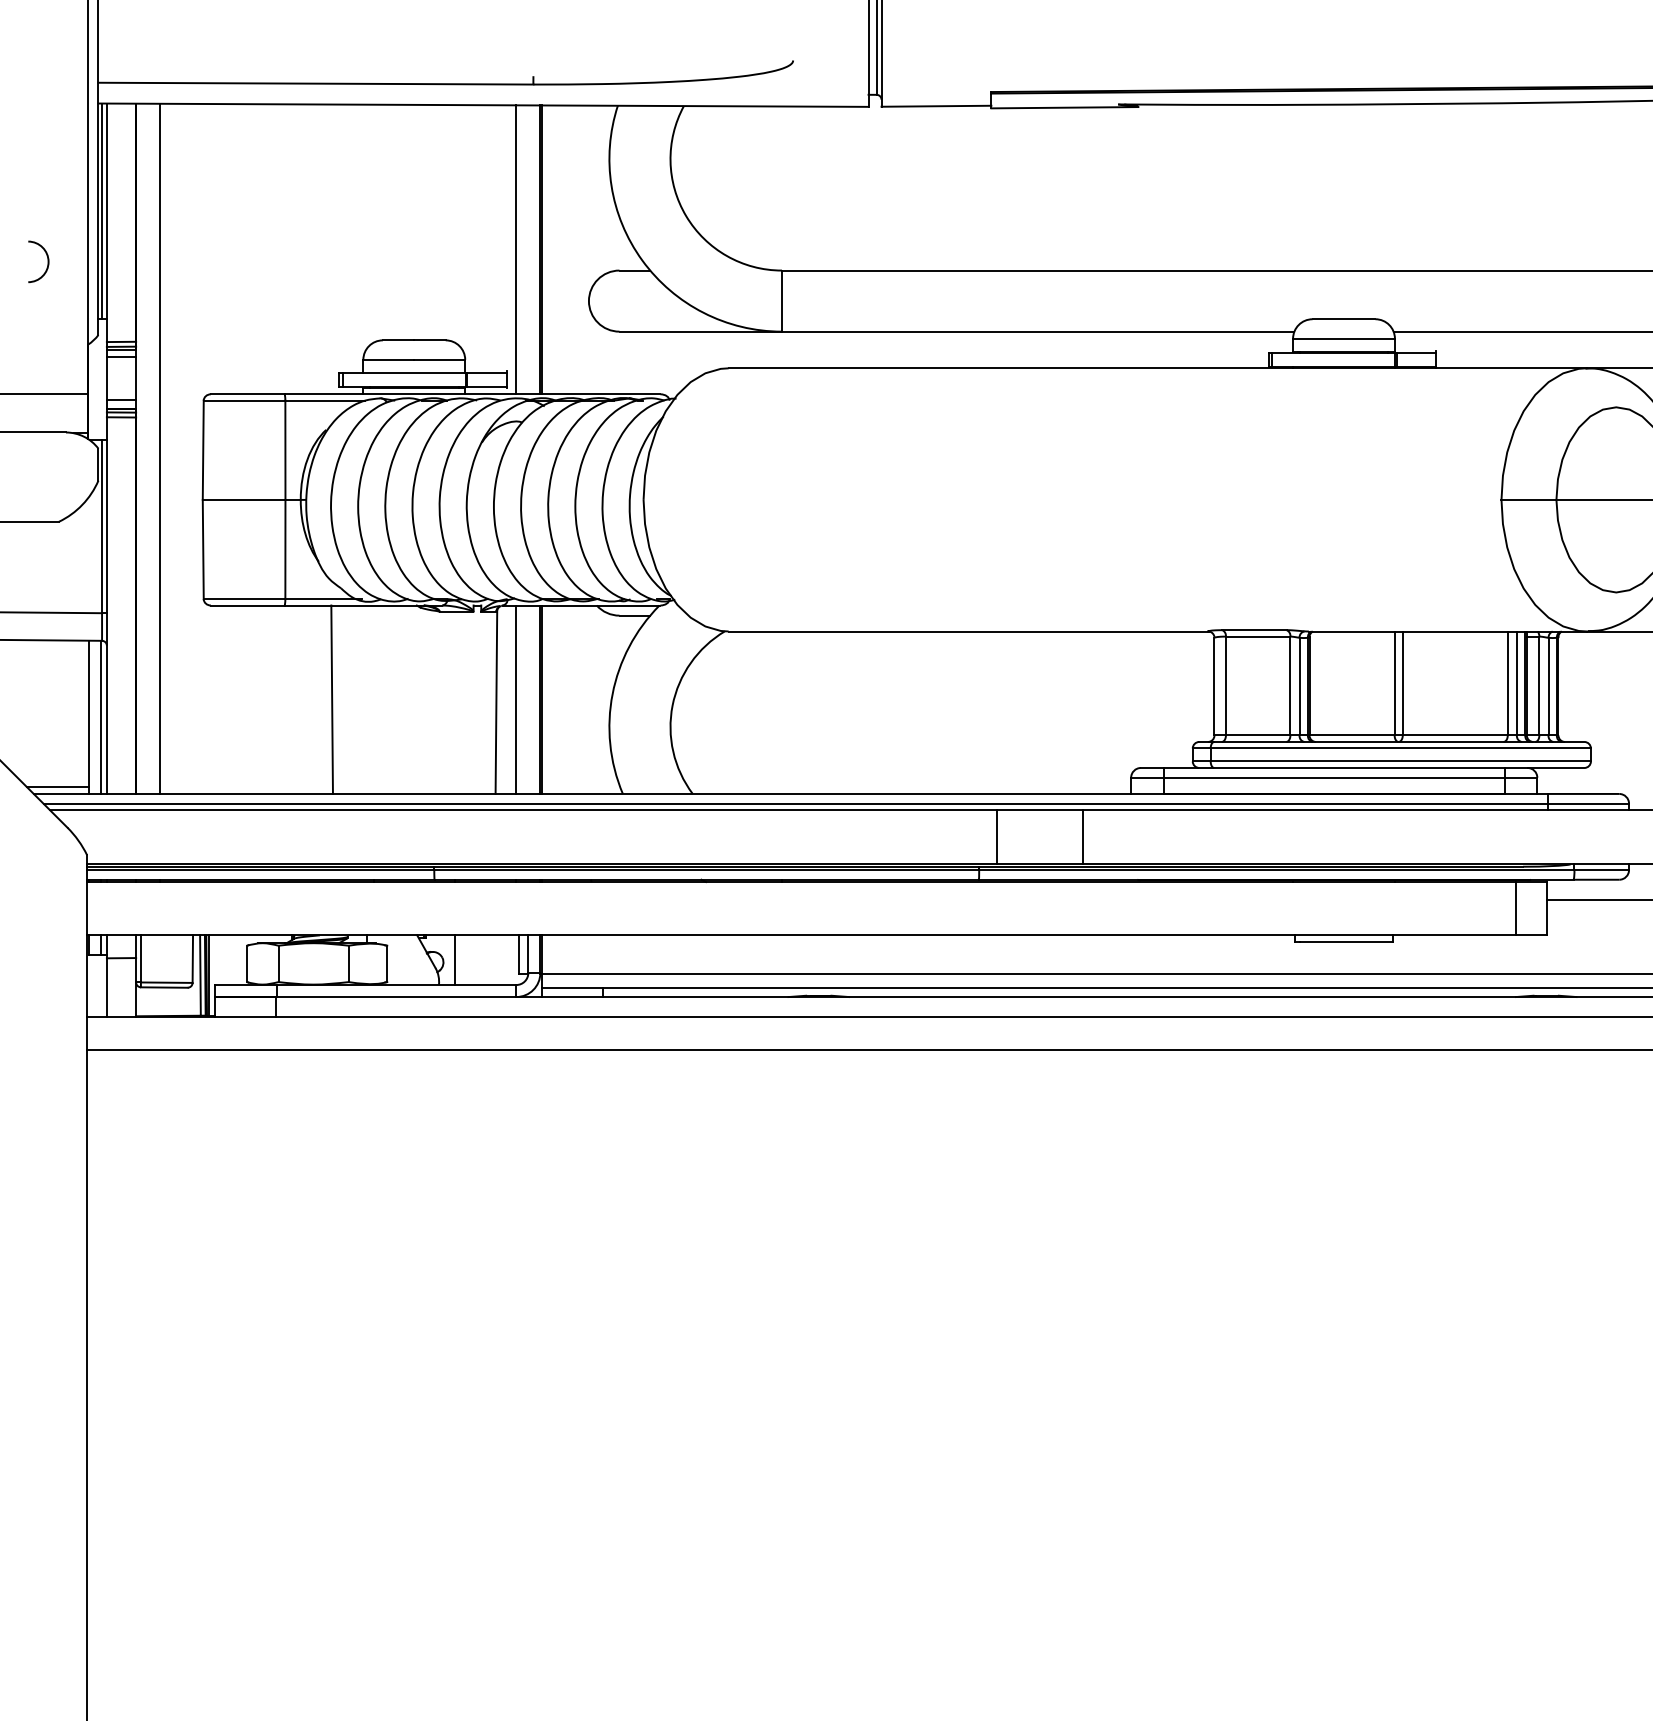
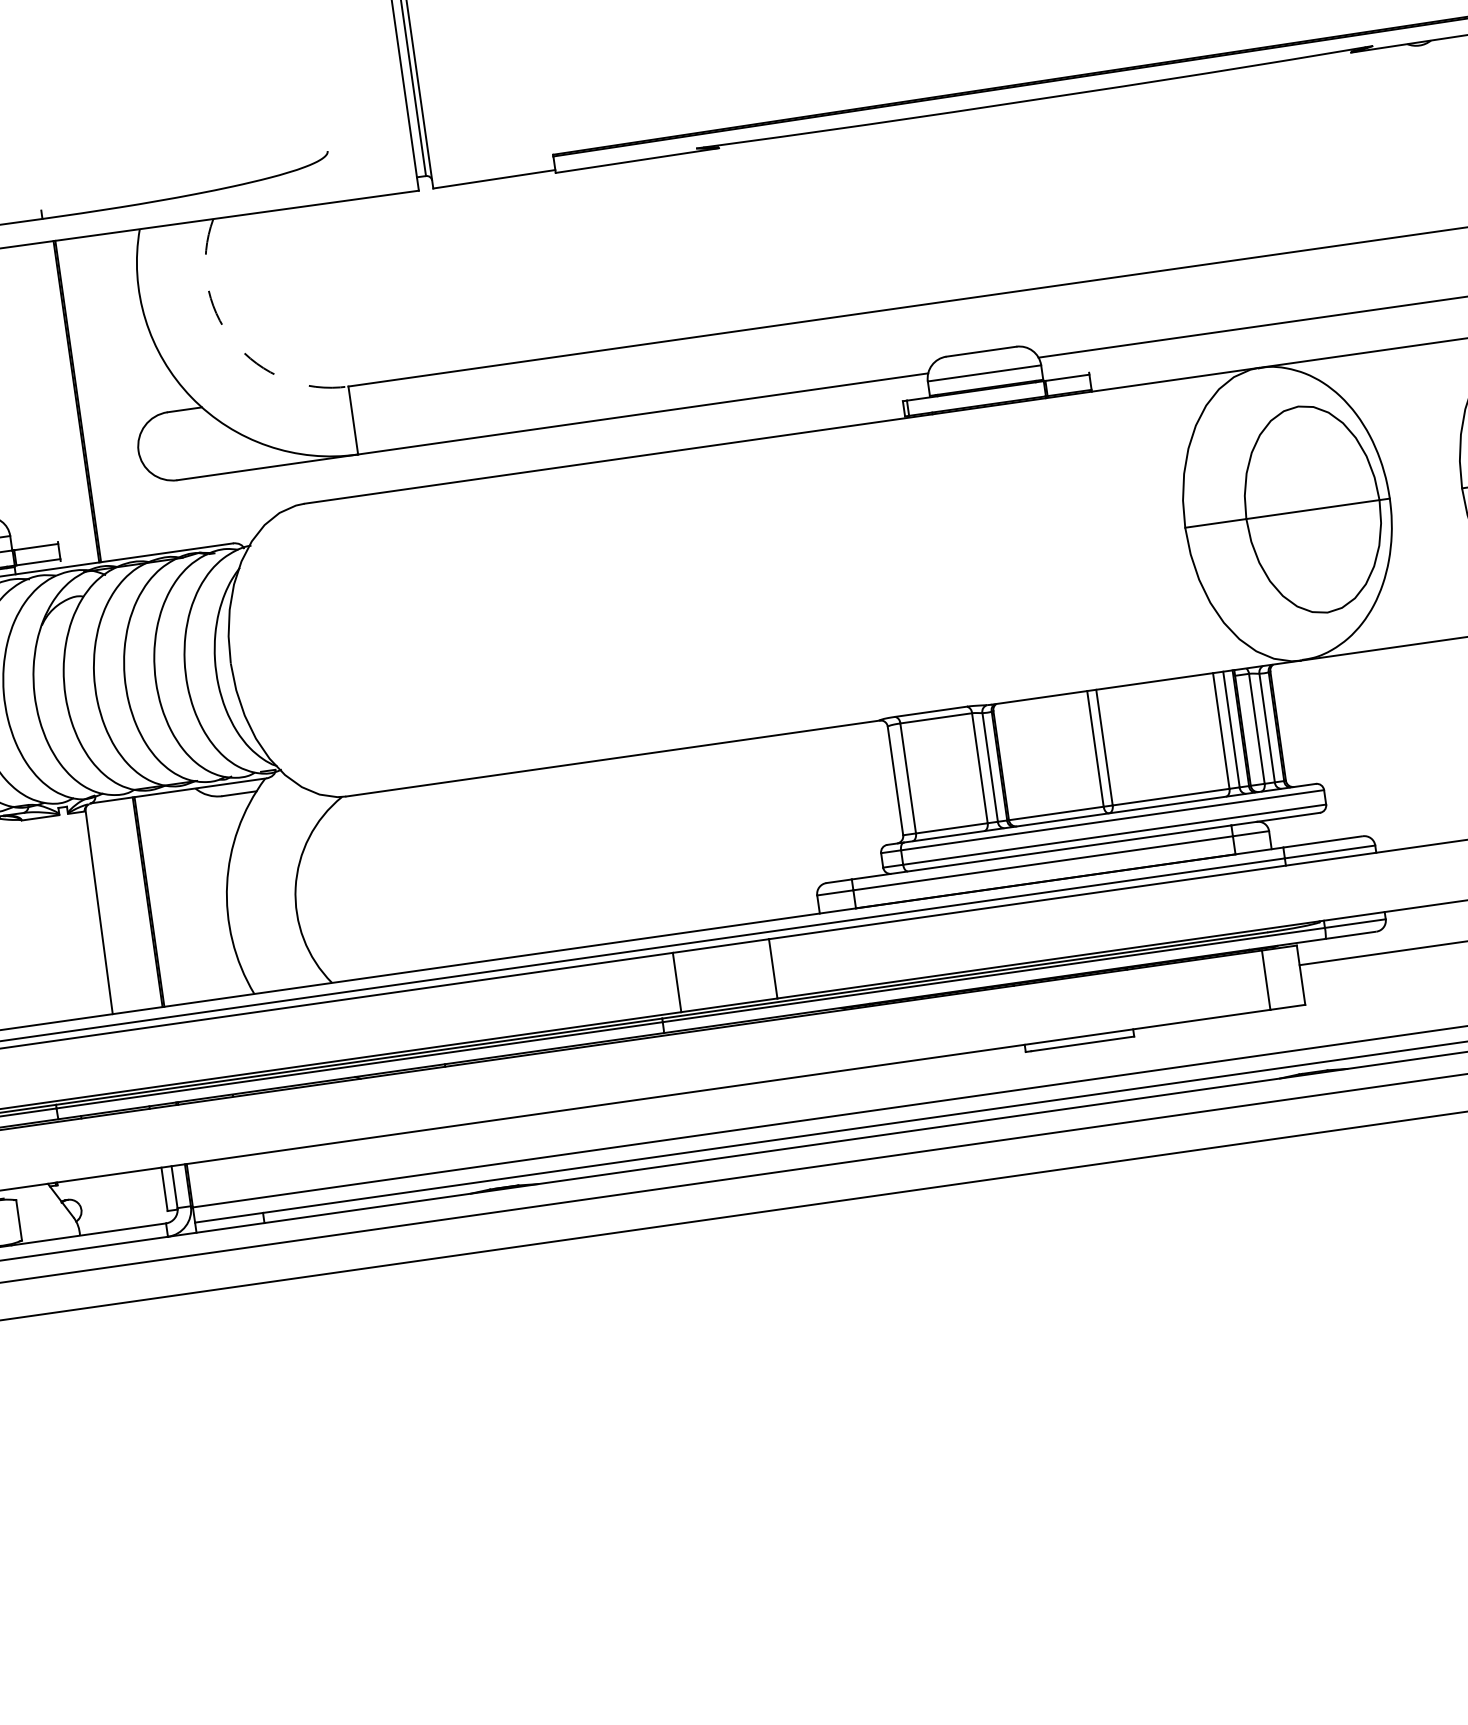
arc: (686, 216) -> (233, 341), solid -> dashed
line: (516, 249) -> (49, 405), removed
line: (516, 699) -> (121, 905), removed
line: (454, 960) -> (93, 1205), removed

